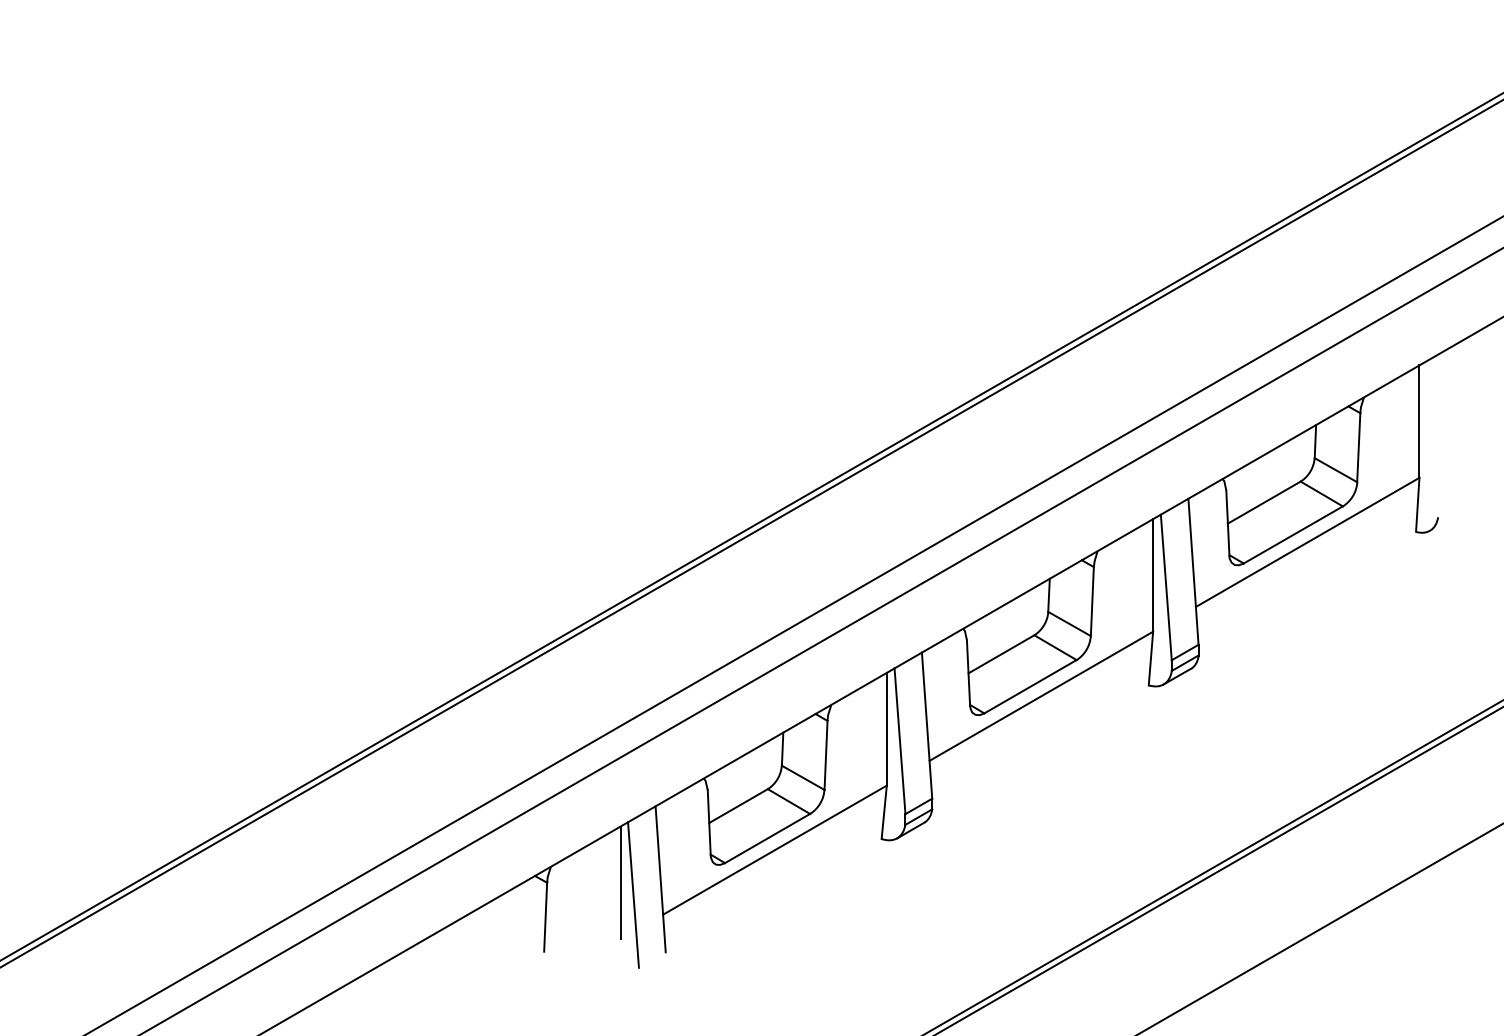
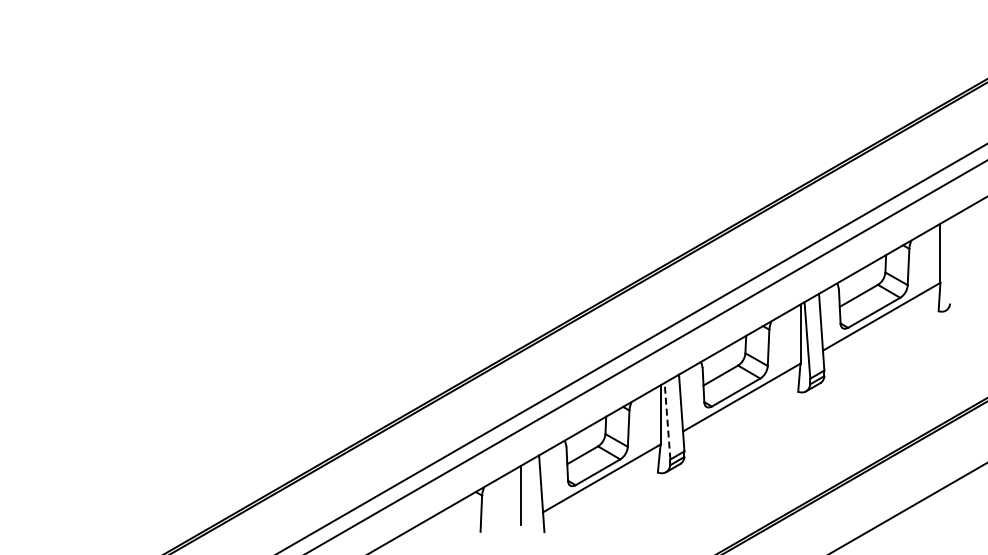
line: (899, 739) -> (667, 420), solid -> dashed
line: (633, 894) -> (527, 501), removed

